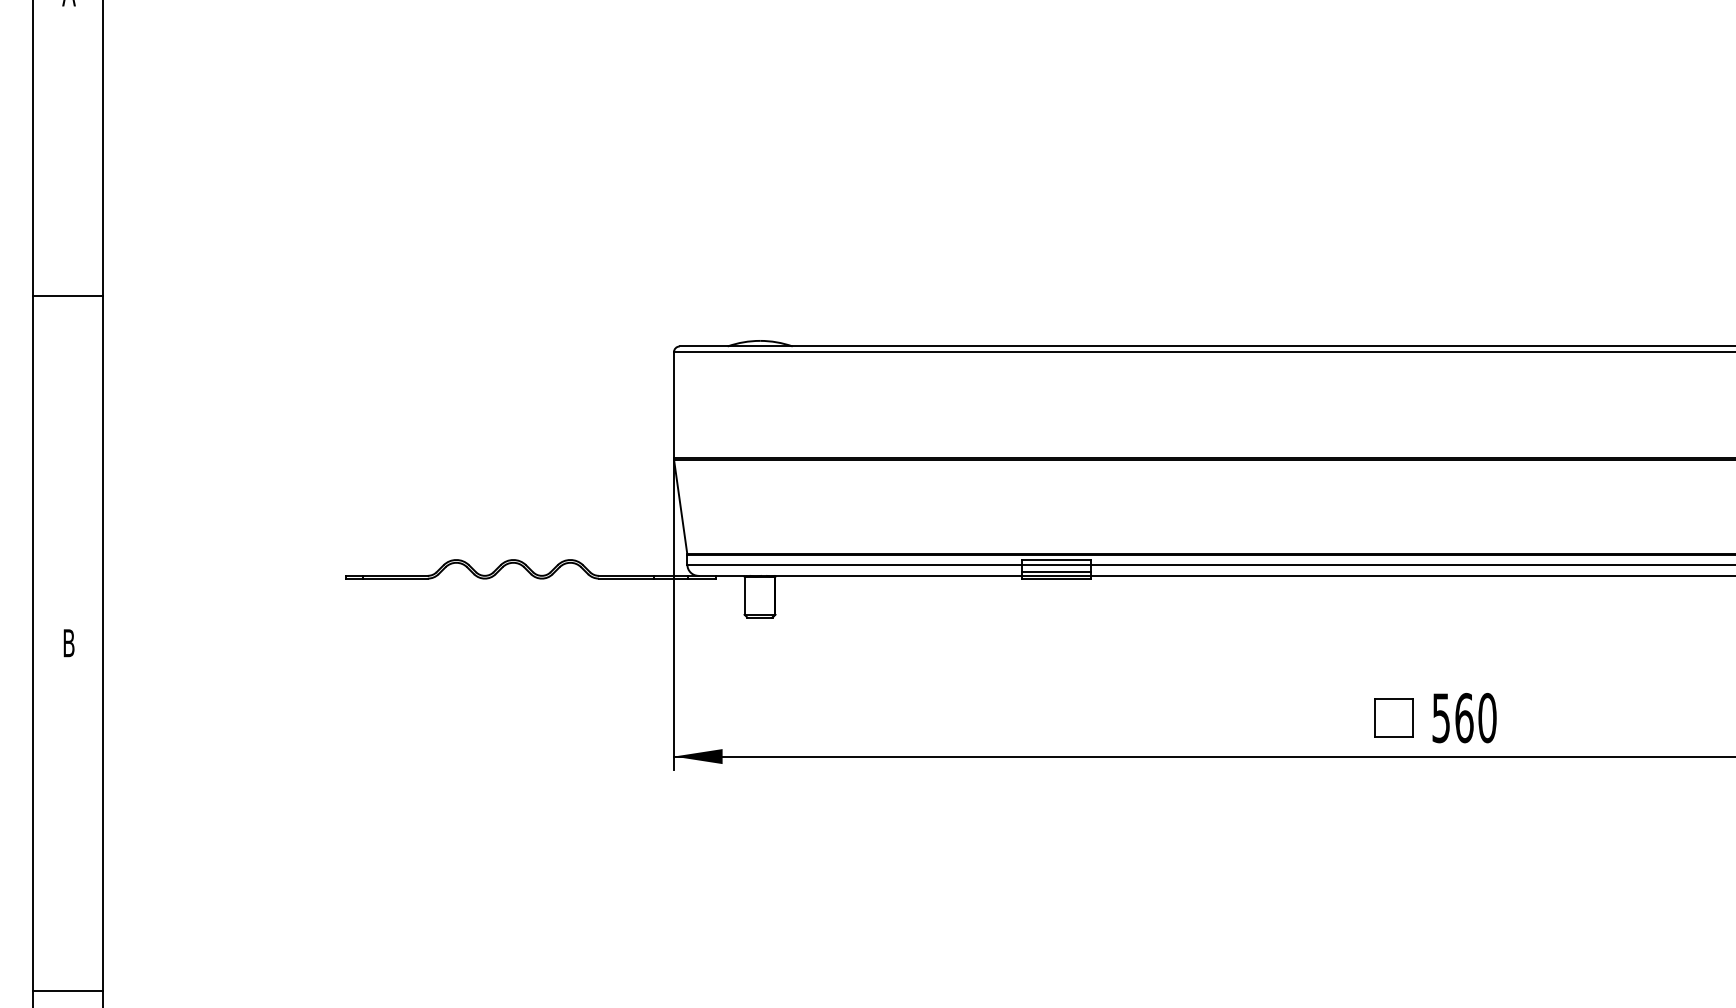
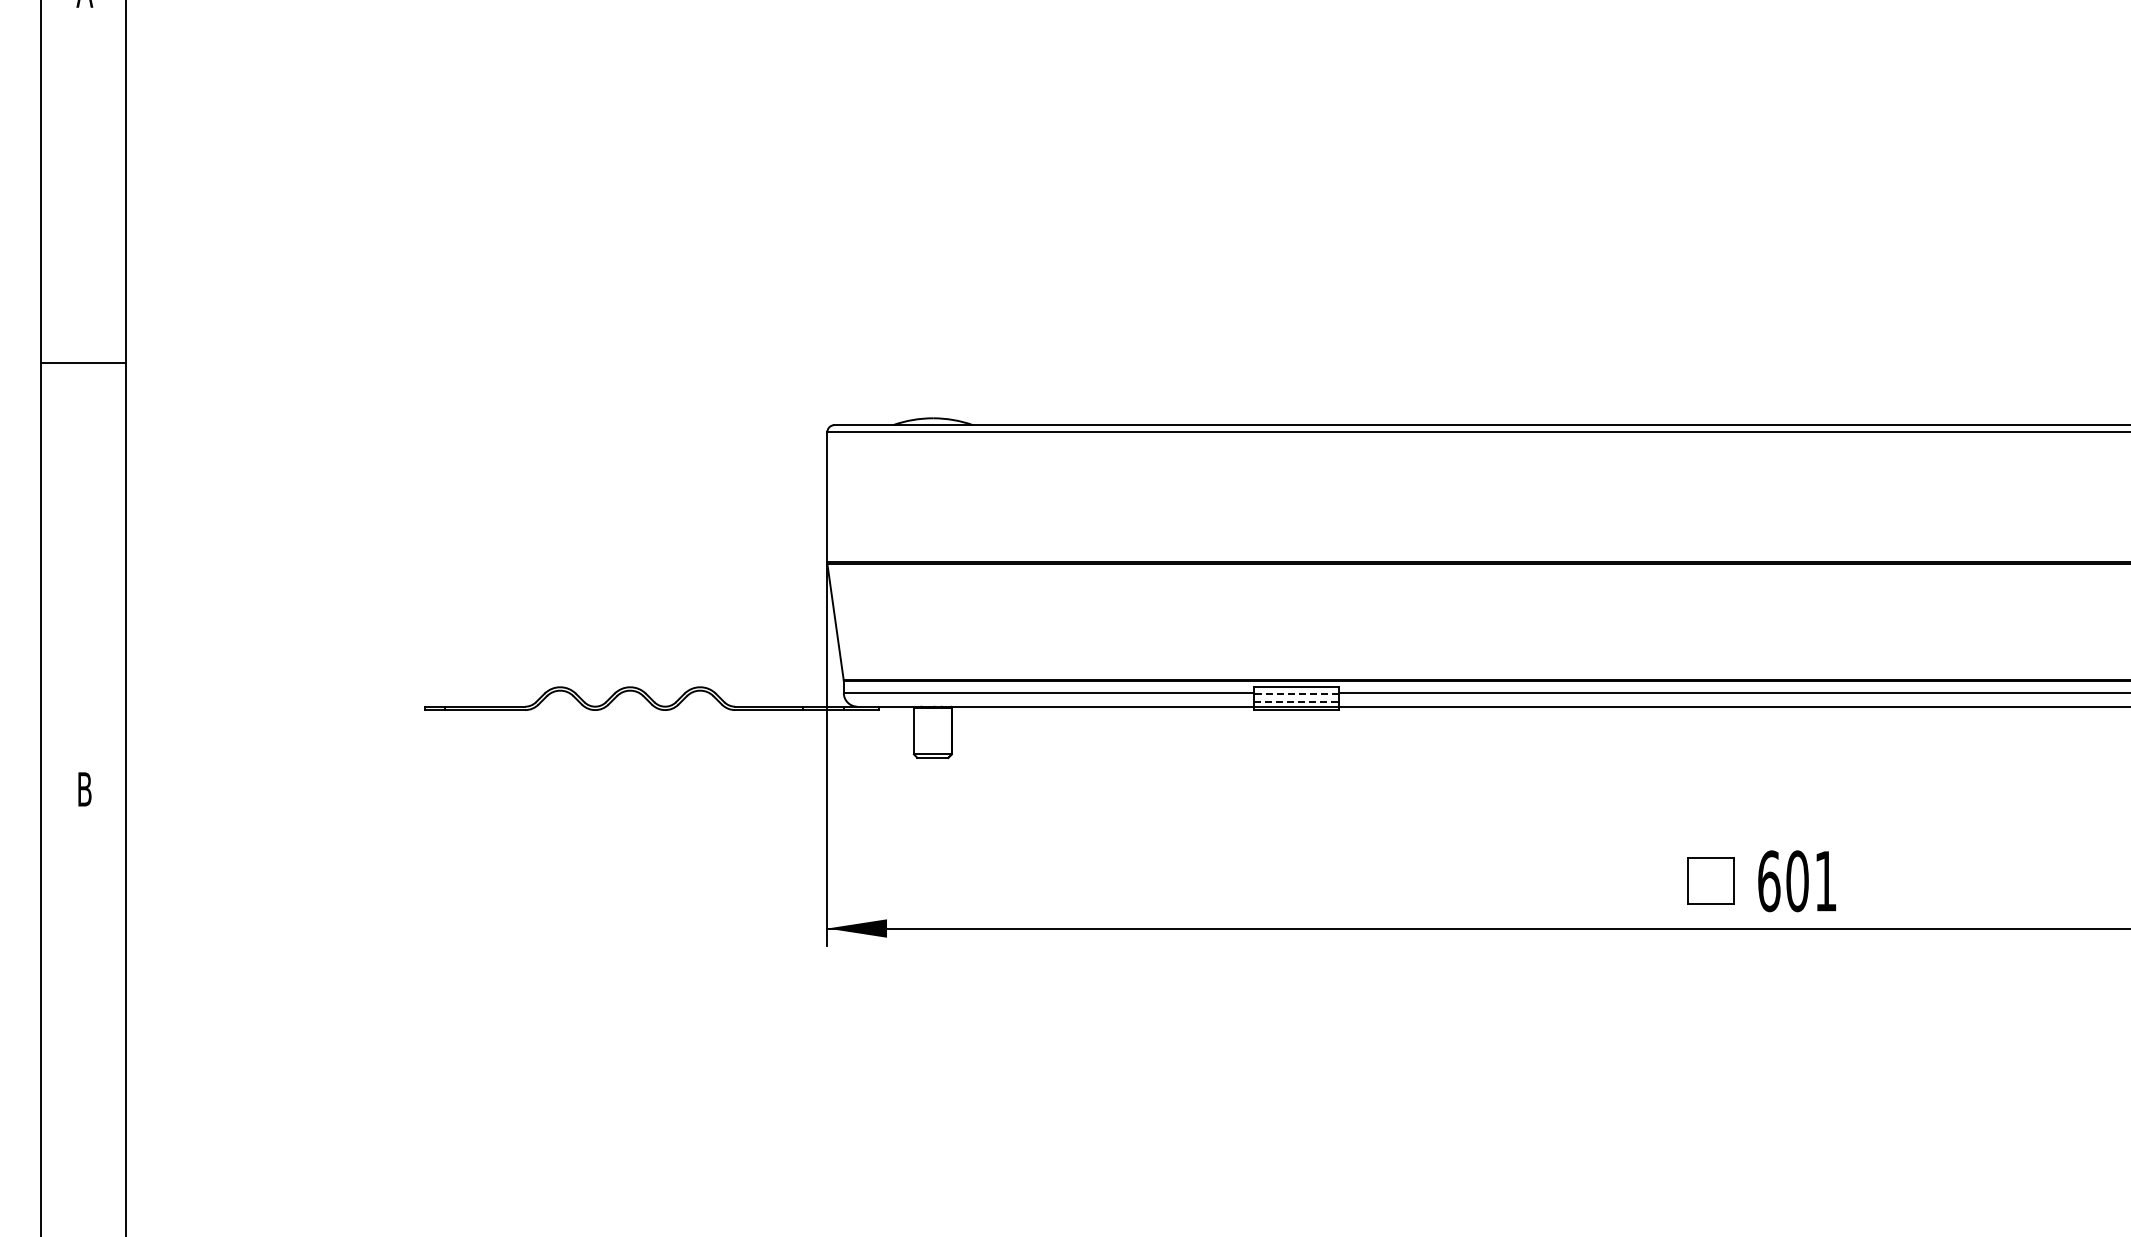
line: (1056, 565) -> (1296, 693), solid -> dashed
line: (1056, 572) -> (1296, 702), solid -> dashed
text: (1464, 718) -> (1797, 881), 560 -> 601
line: (67, 990) -> (83, 1215), removed

